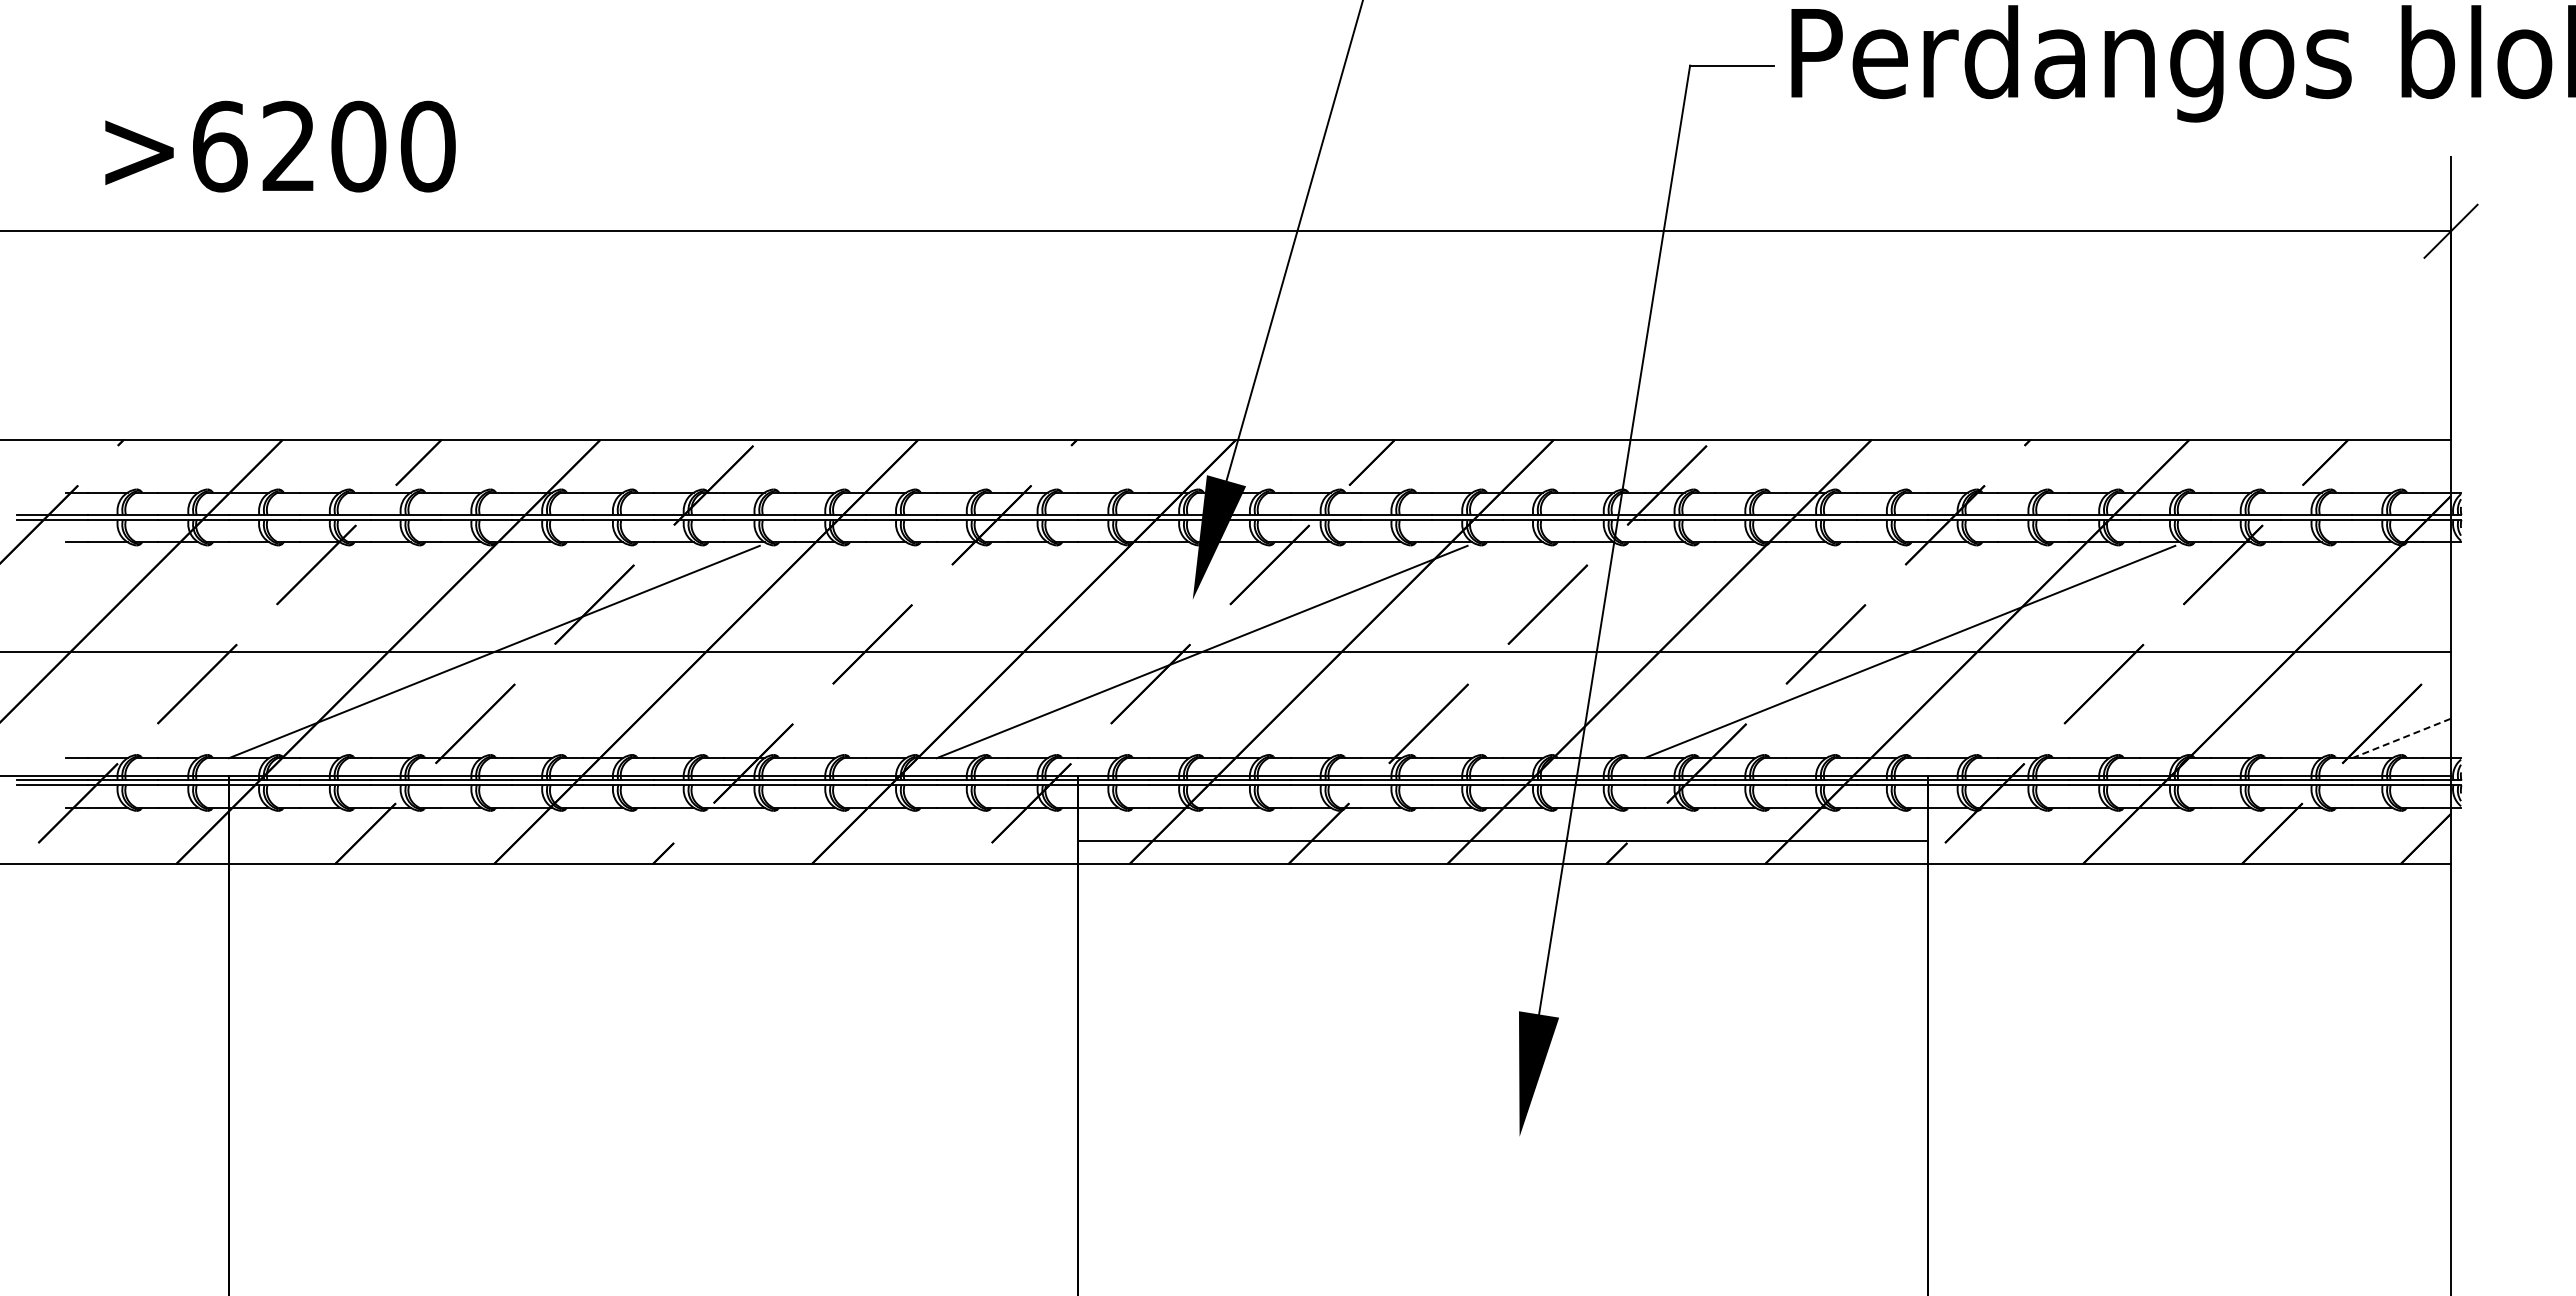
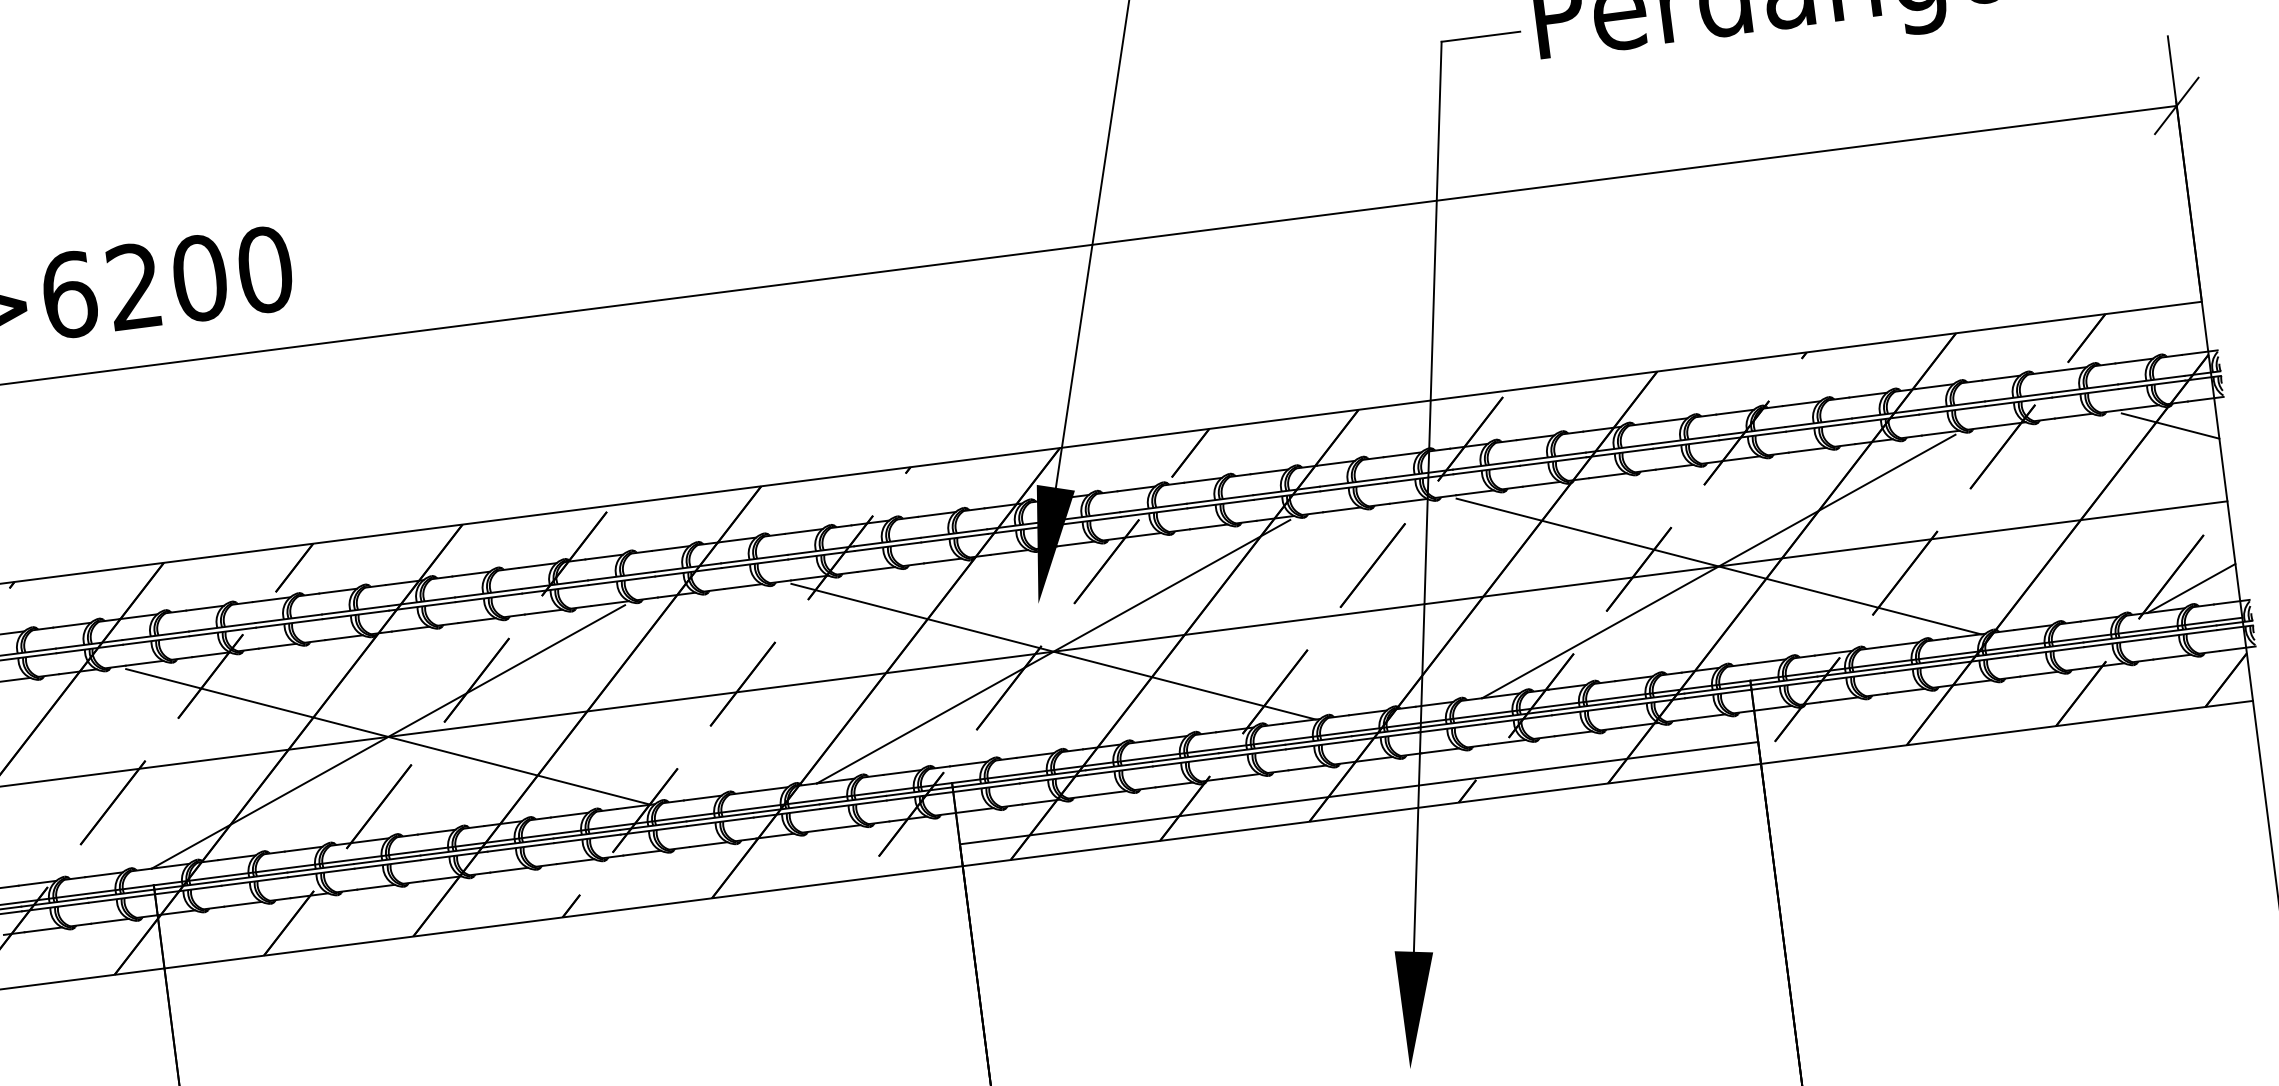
line: (2401, 565) -> (2170, 425), added
line: (494, 651) -> (388, 736), added
line: (1201, 651) -> (1052, 651), added
line: (1909, 651) -> (1718, 566), added
line: (2402, 738) -> (2192, 588), dashed -> solid

